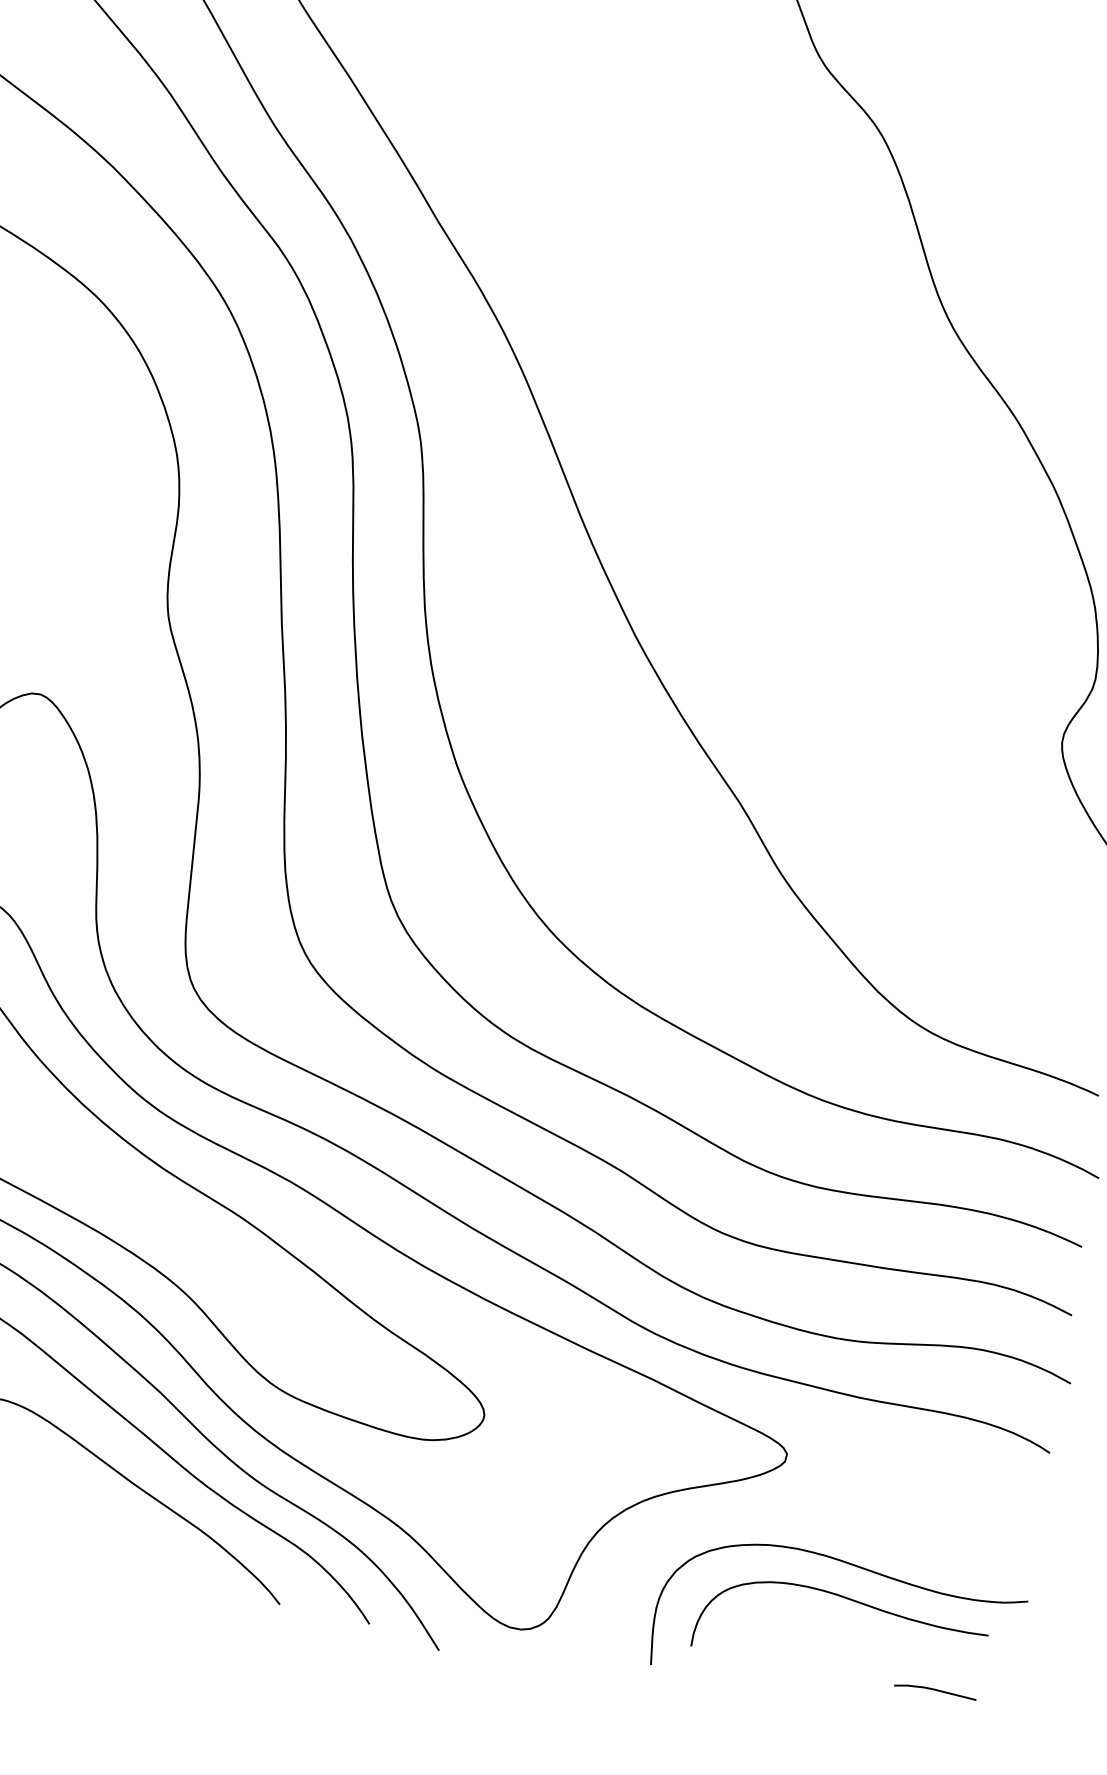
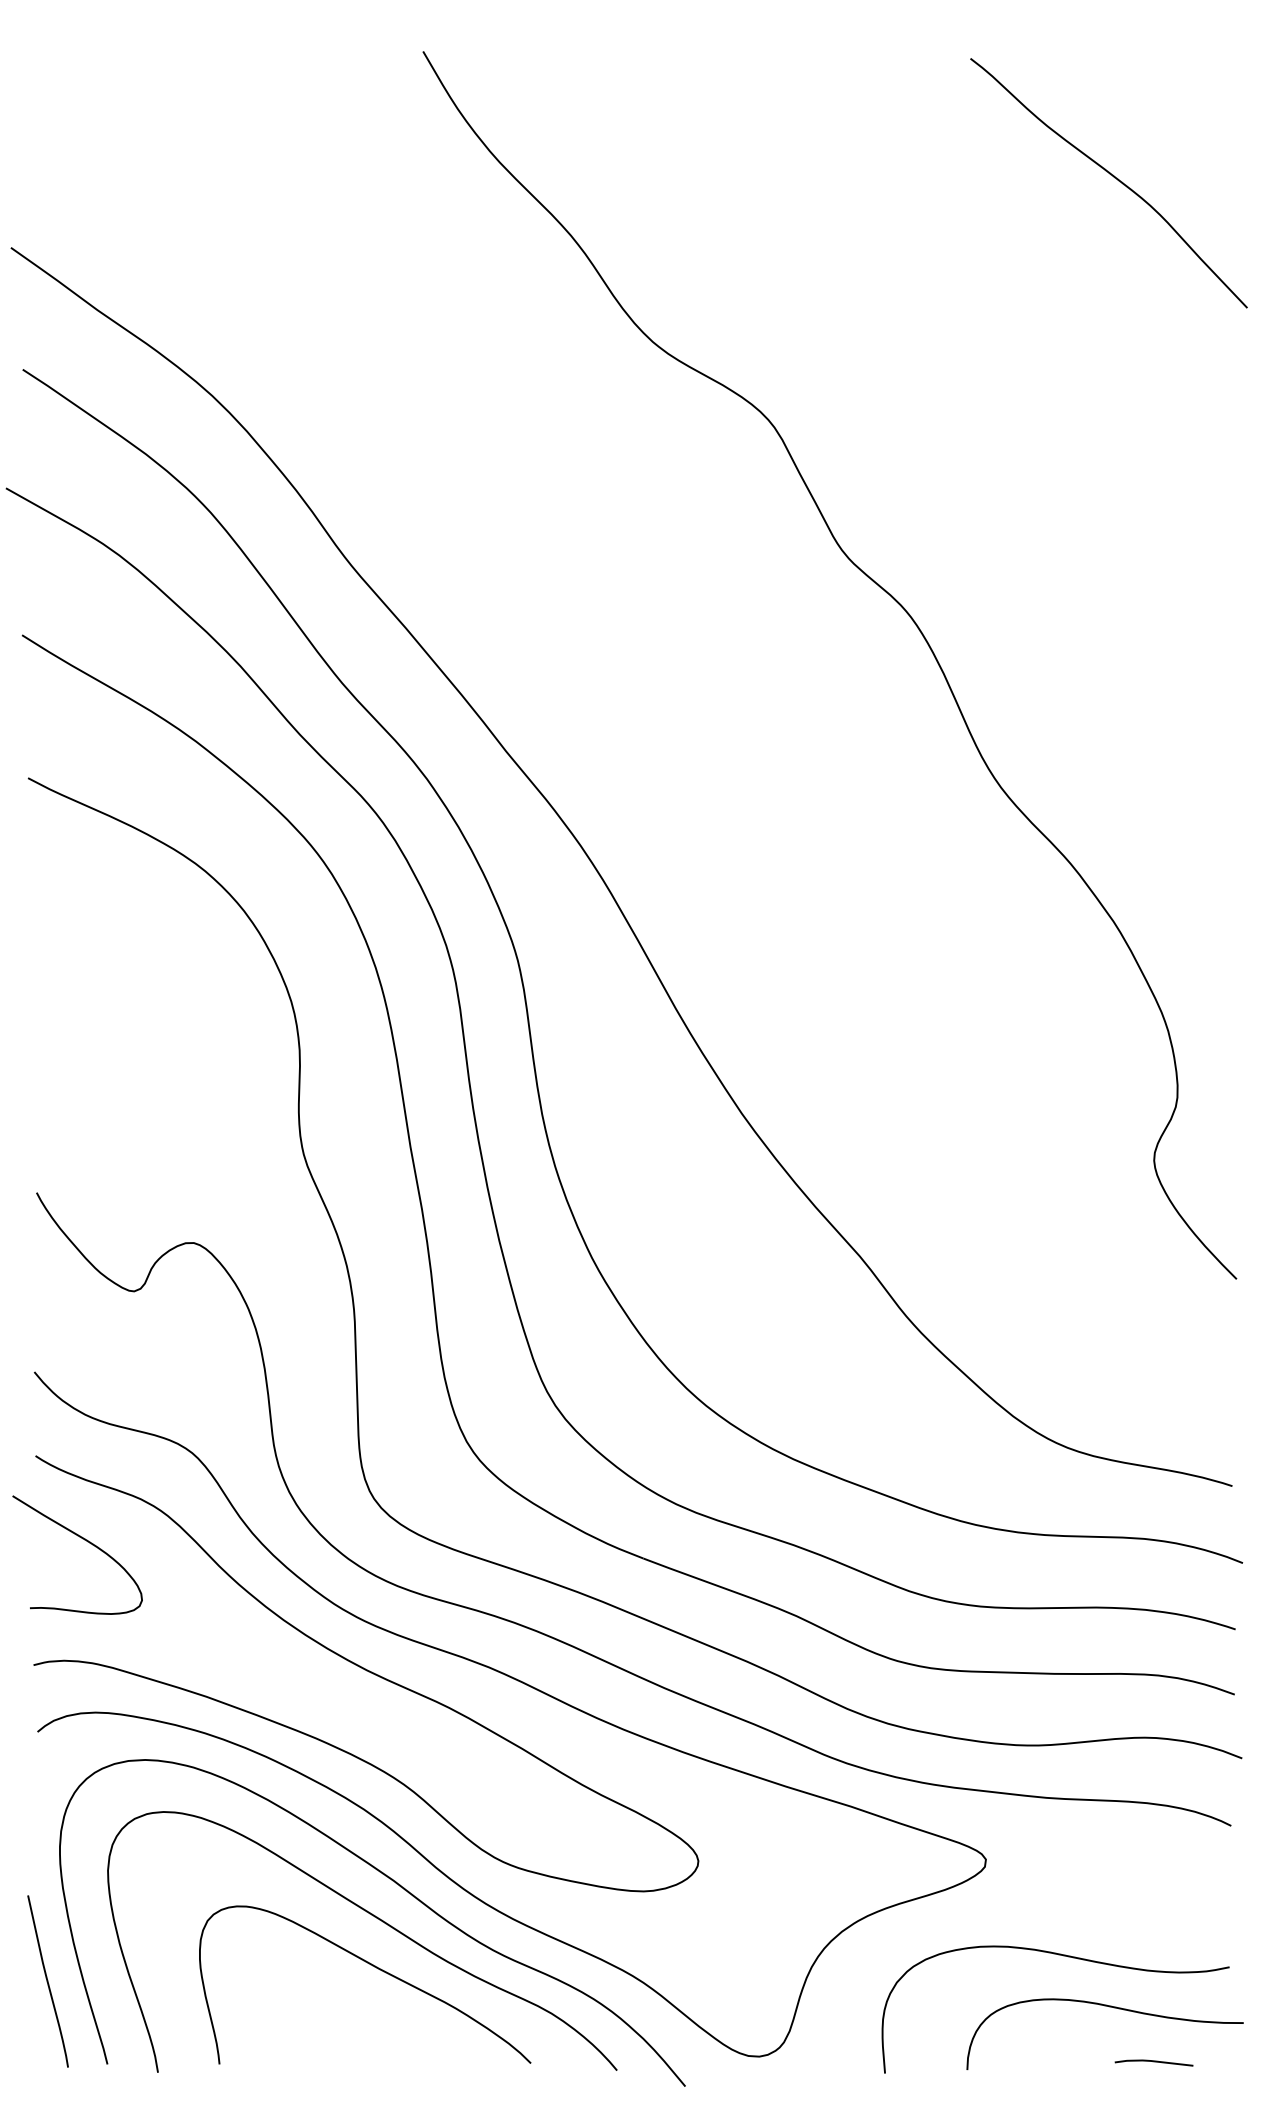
curve: (849, 1600) -> (1109, 2007), moved

